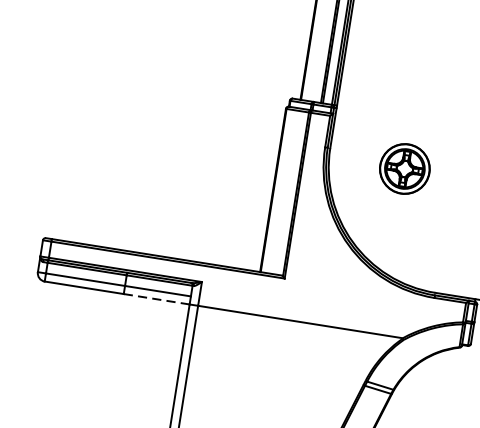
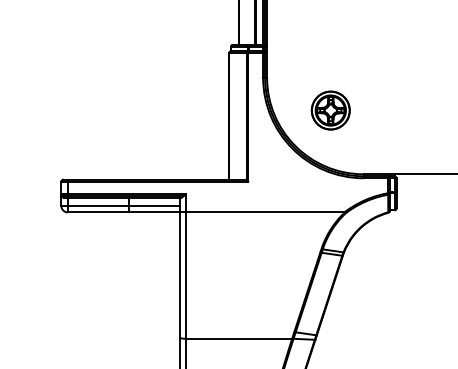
part: (404, 168) -> (330, 110), moved
line: (156, 299) -> (154, 212), dashed -> solid

